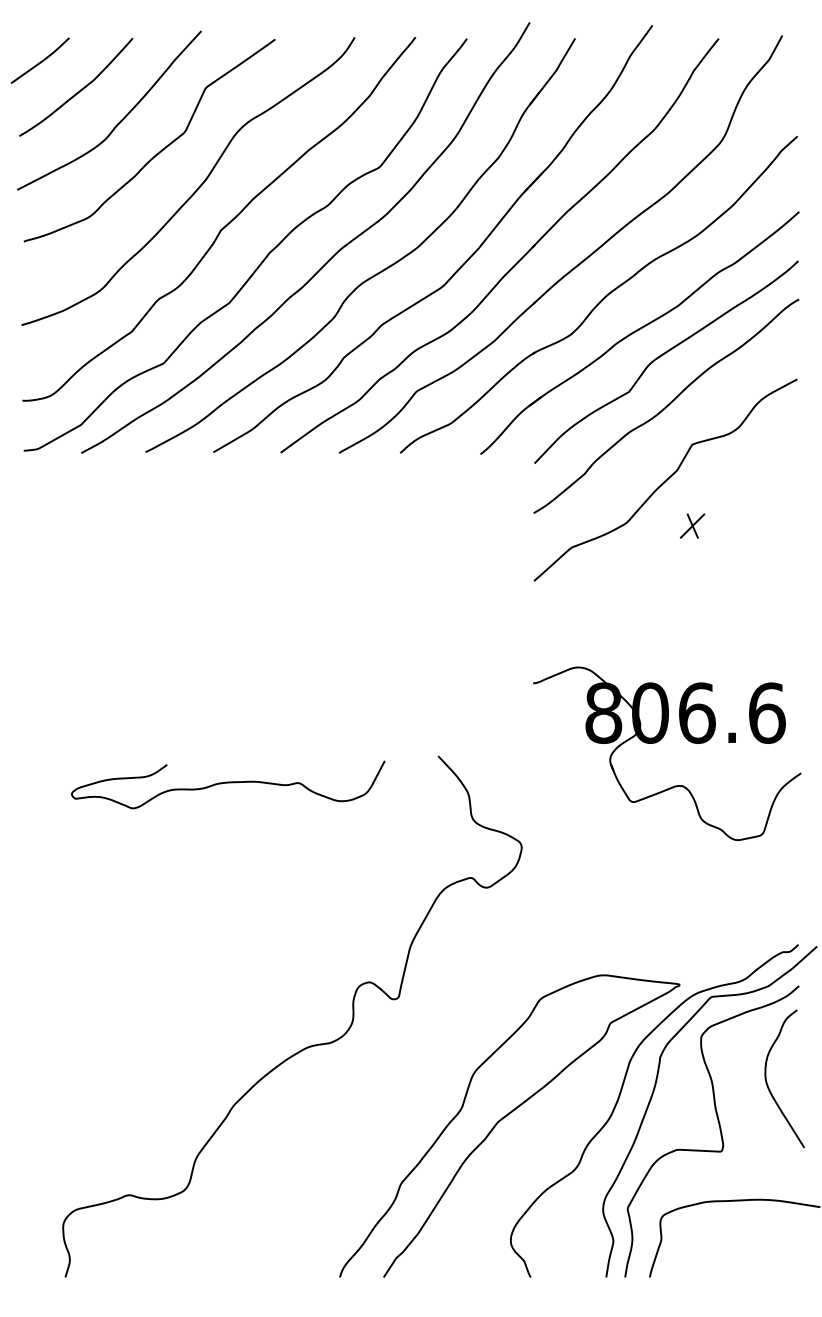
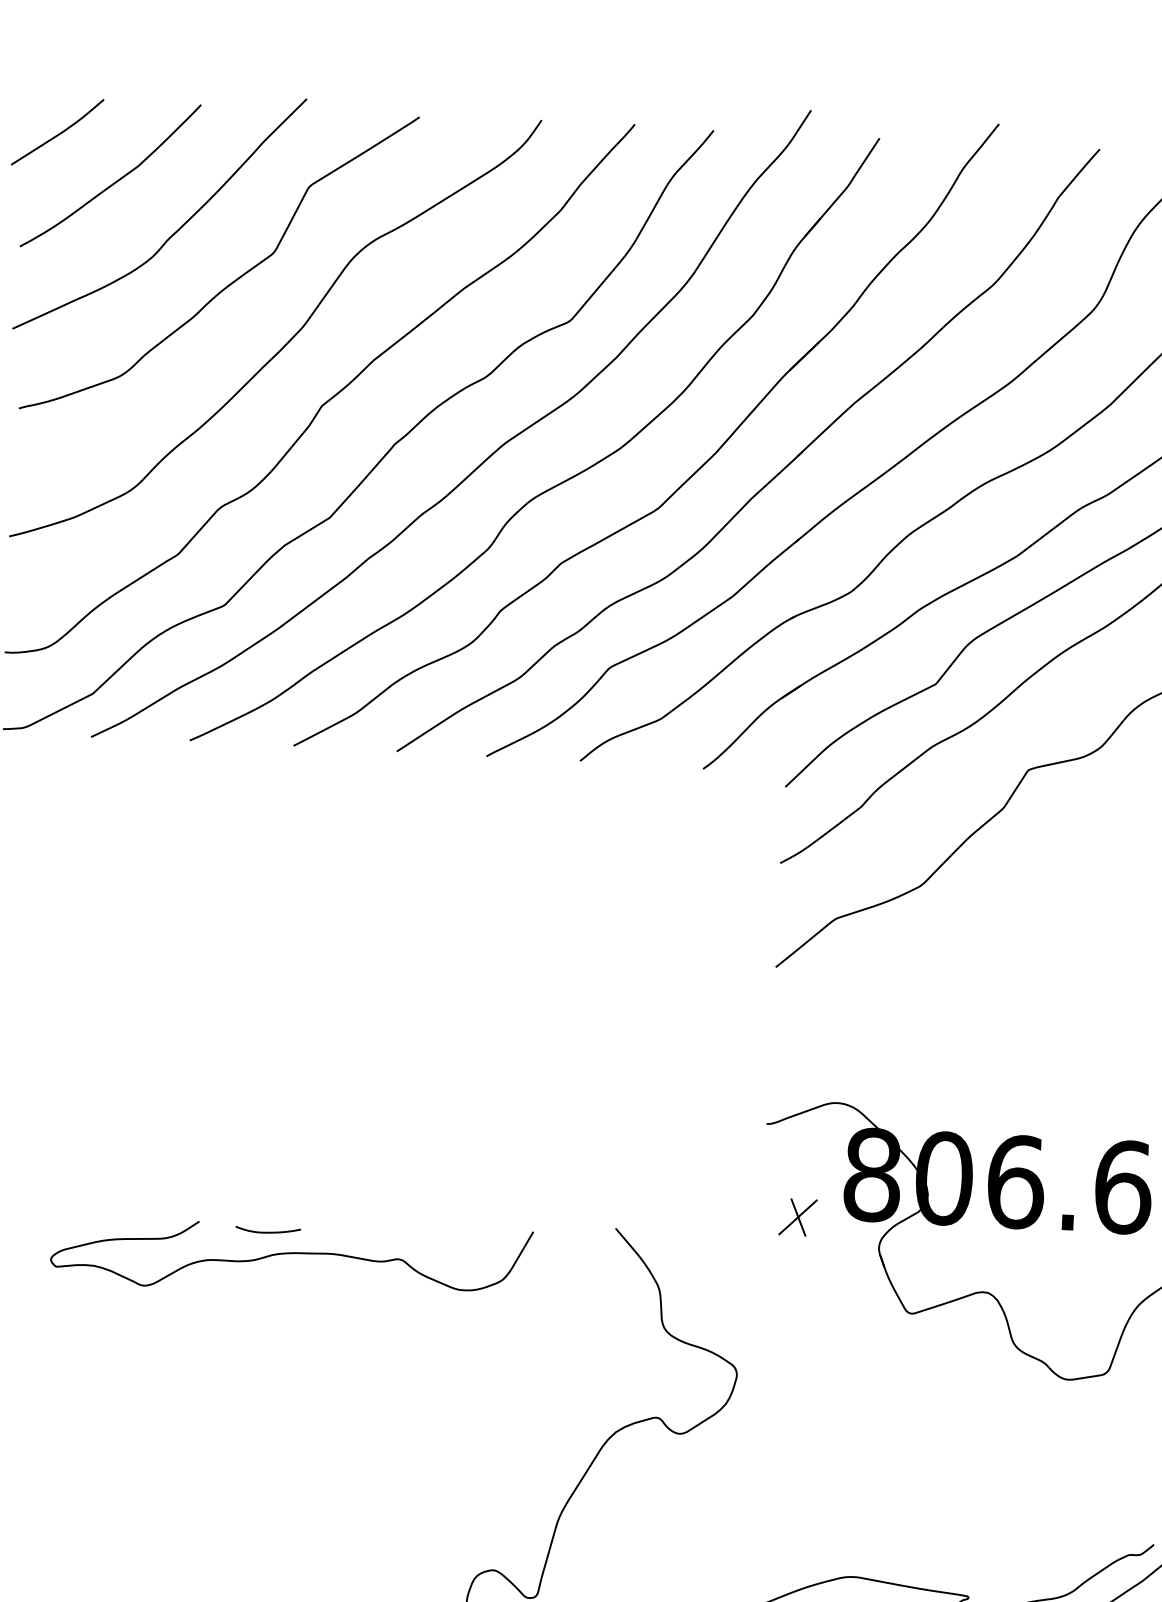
part: (692, 525) -> (798, 1216), moved
curve: (211, 769) -> (266, 1231), added

